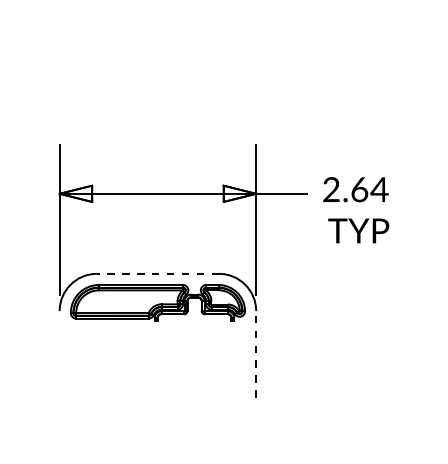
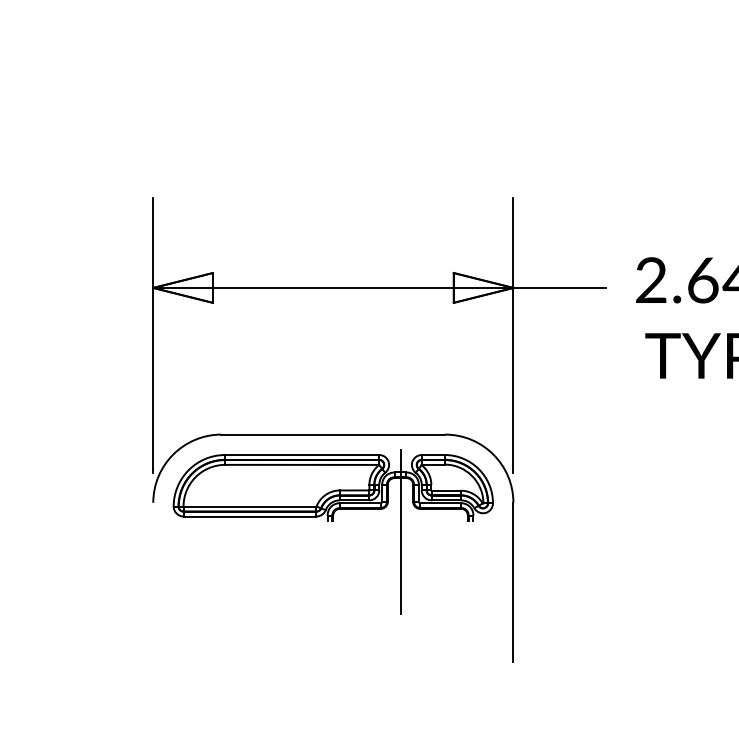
line: (157, 273) -> (332, 433), dashed -> solid
line: (194, 326) -> (400, 531), added
line: (256, 353) -> (513, 580), dashed -> solid

